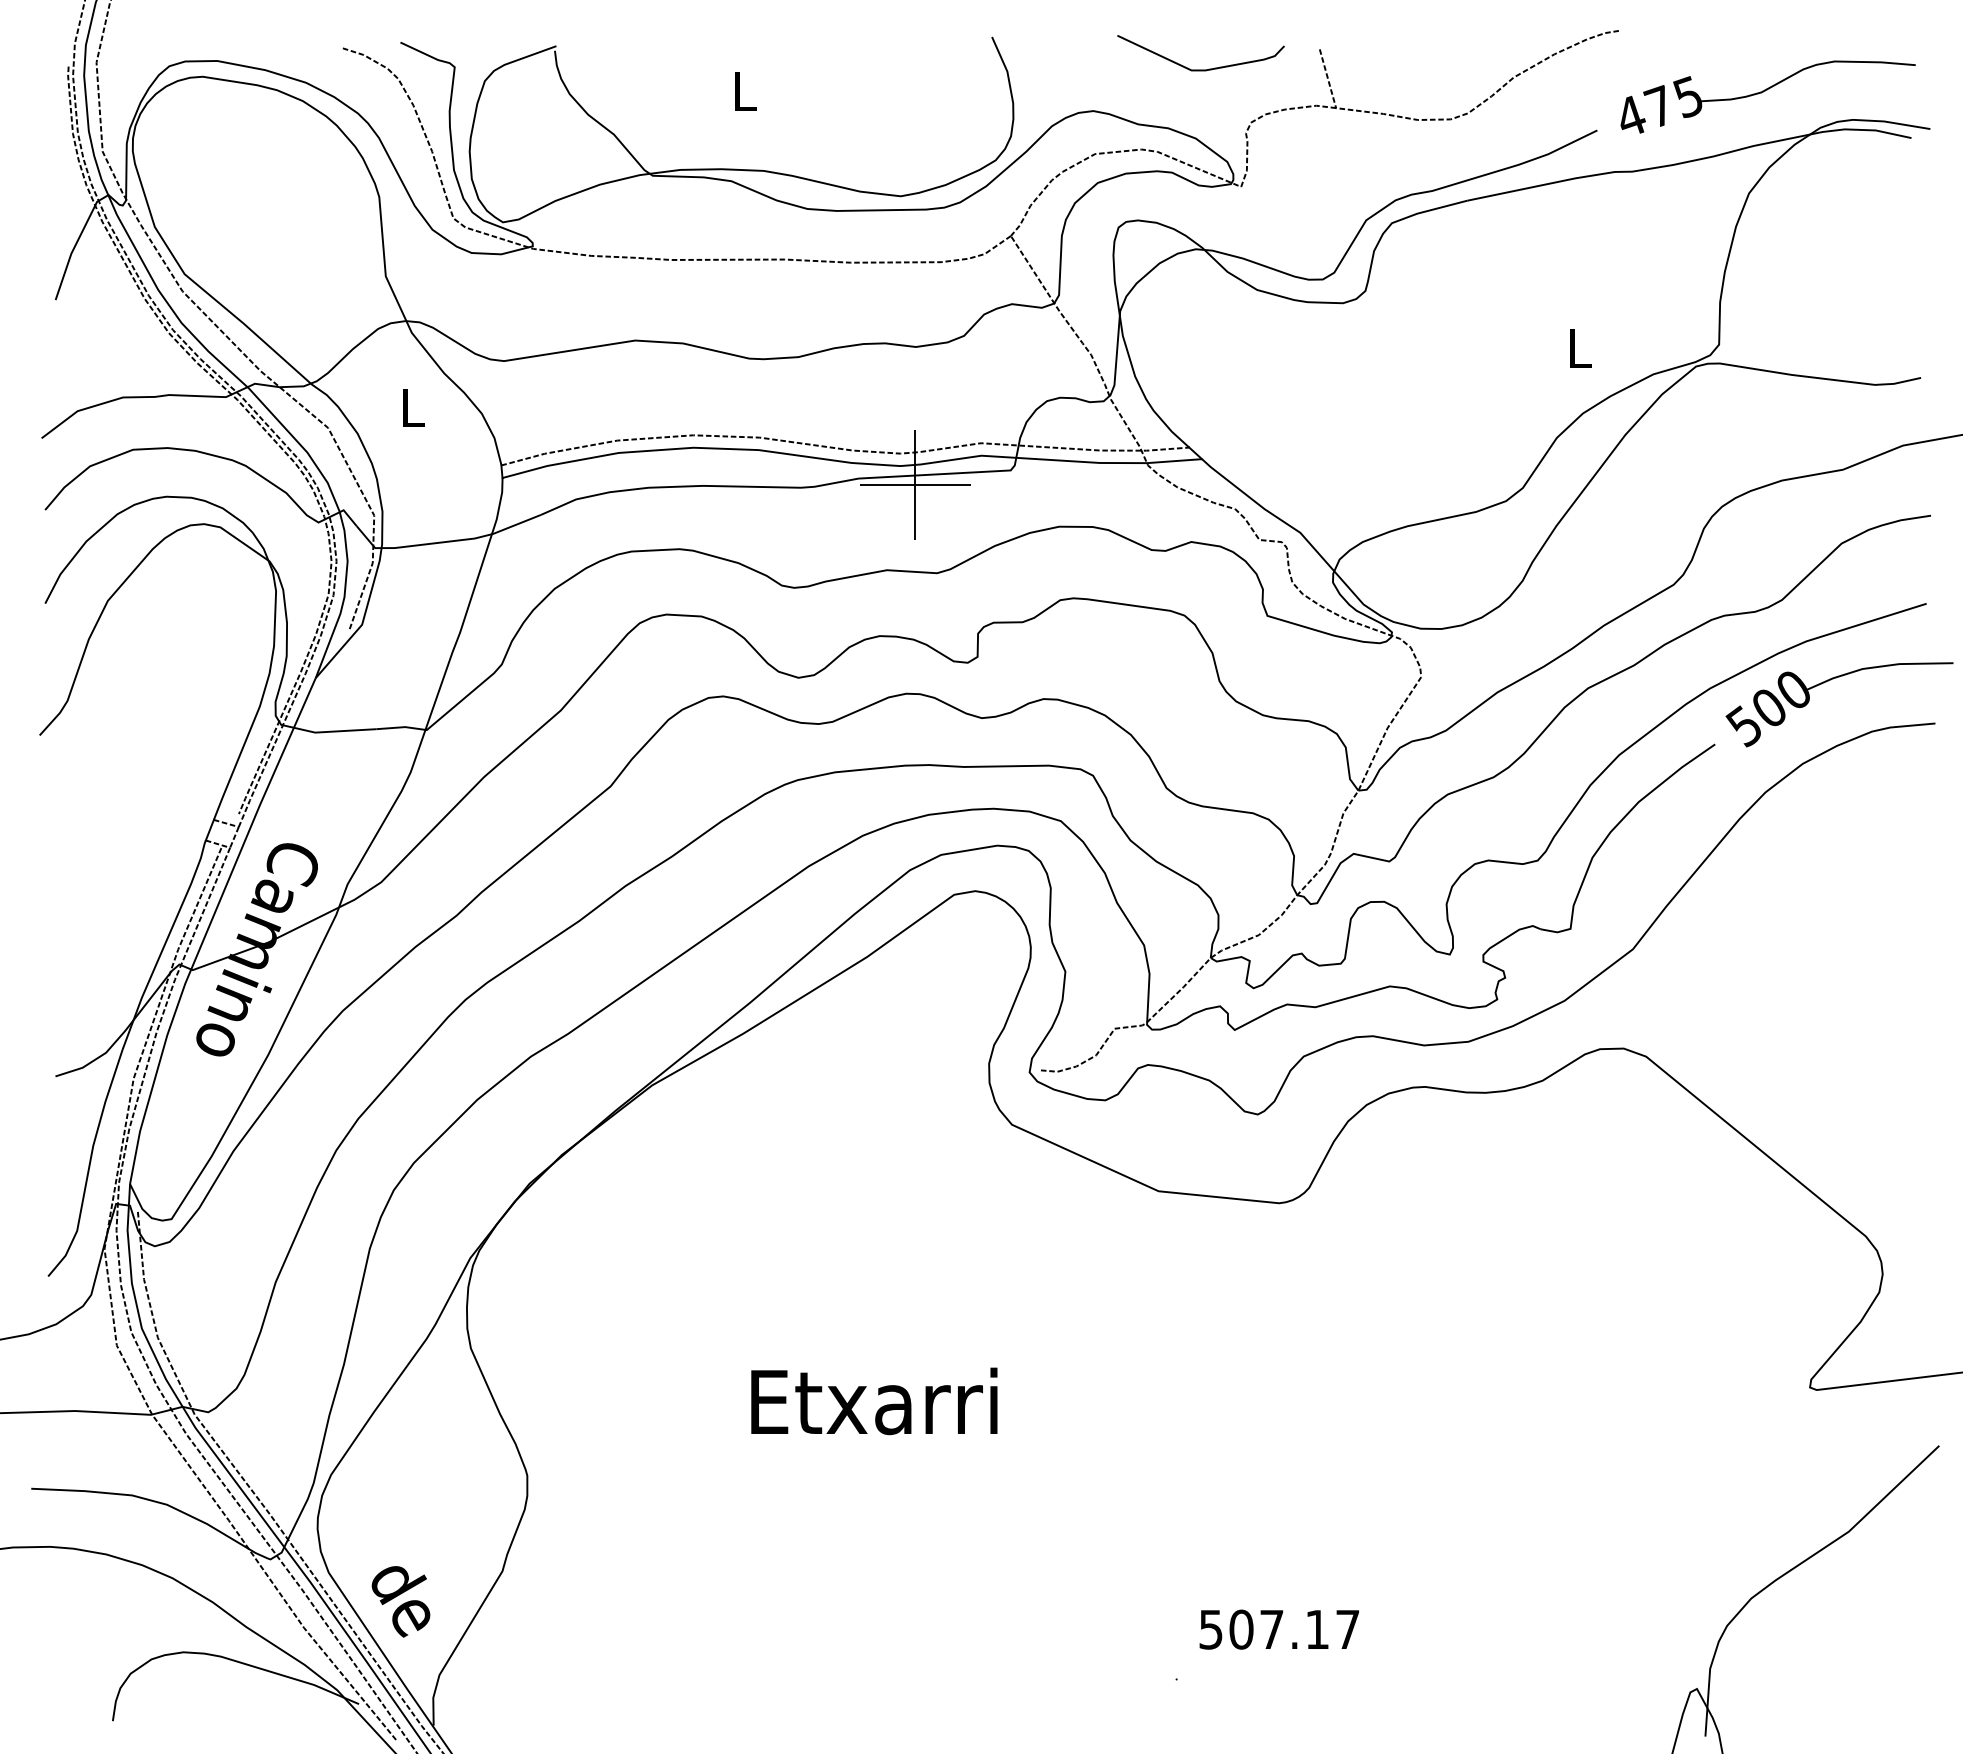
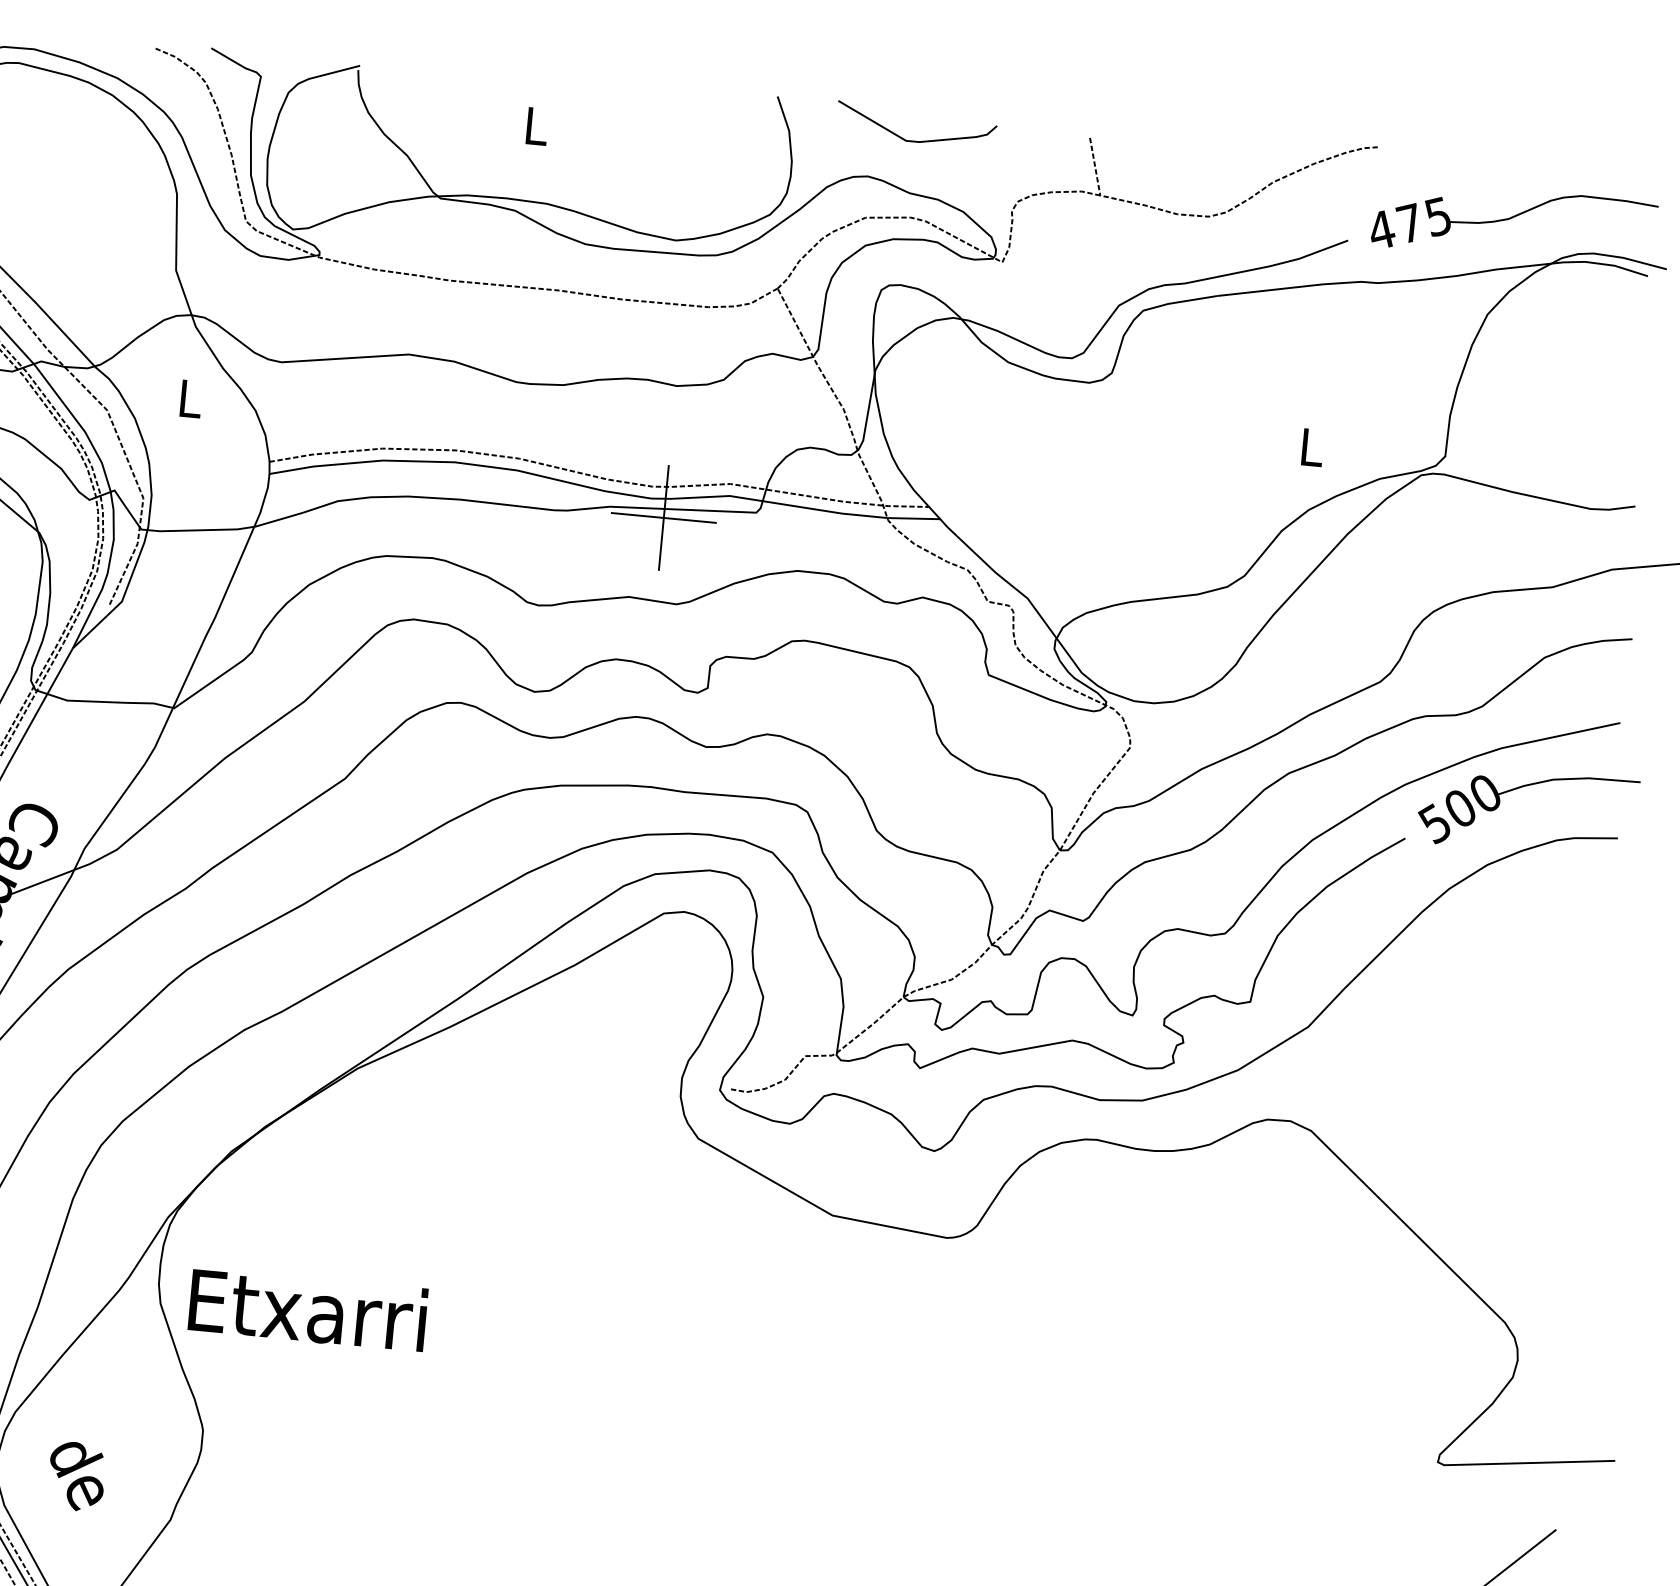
curve: (1200, 69) -> (914, 140), moved
text: (874, 1401) -> (308, 1310), moved
text: (400, 1601) -> (76, 1476), moved

